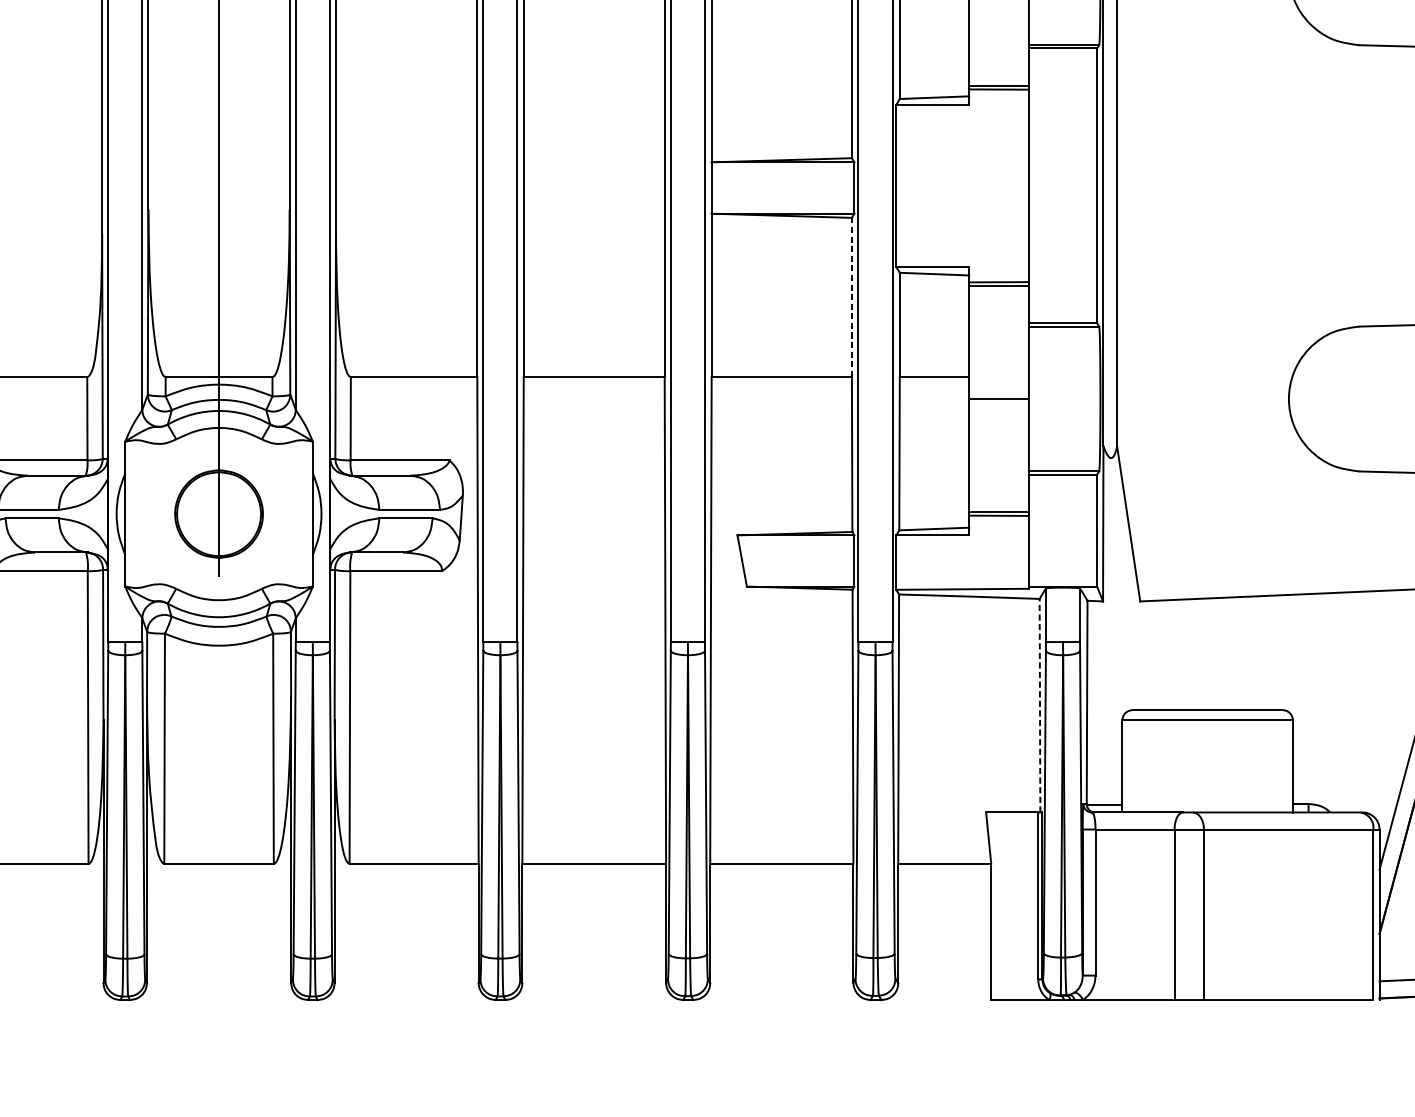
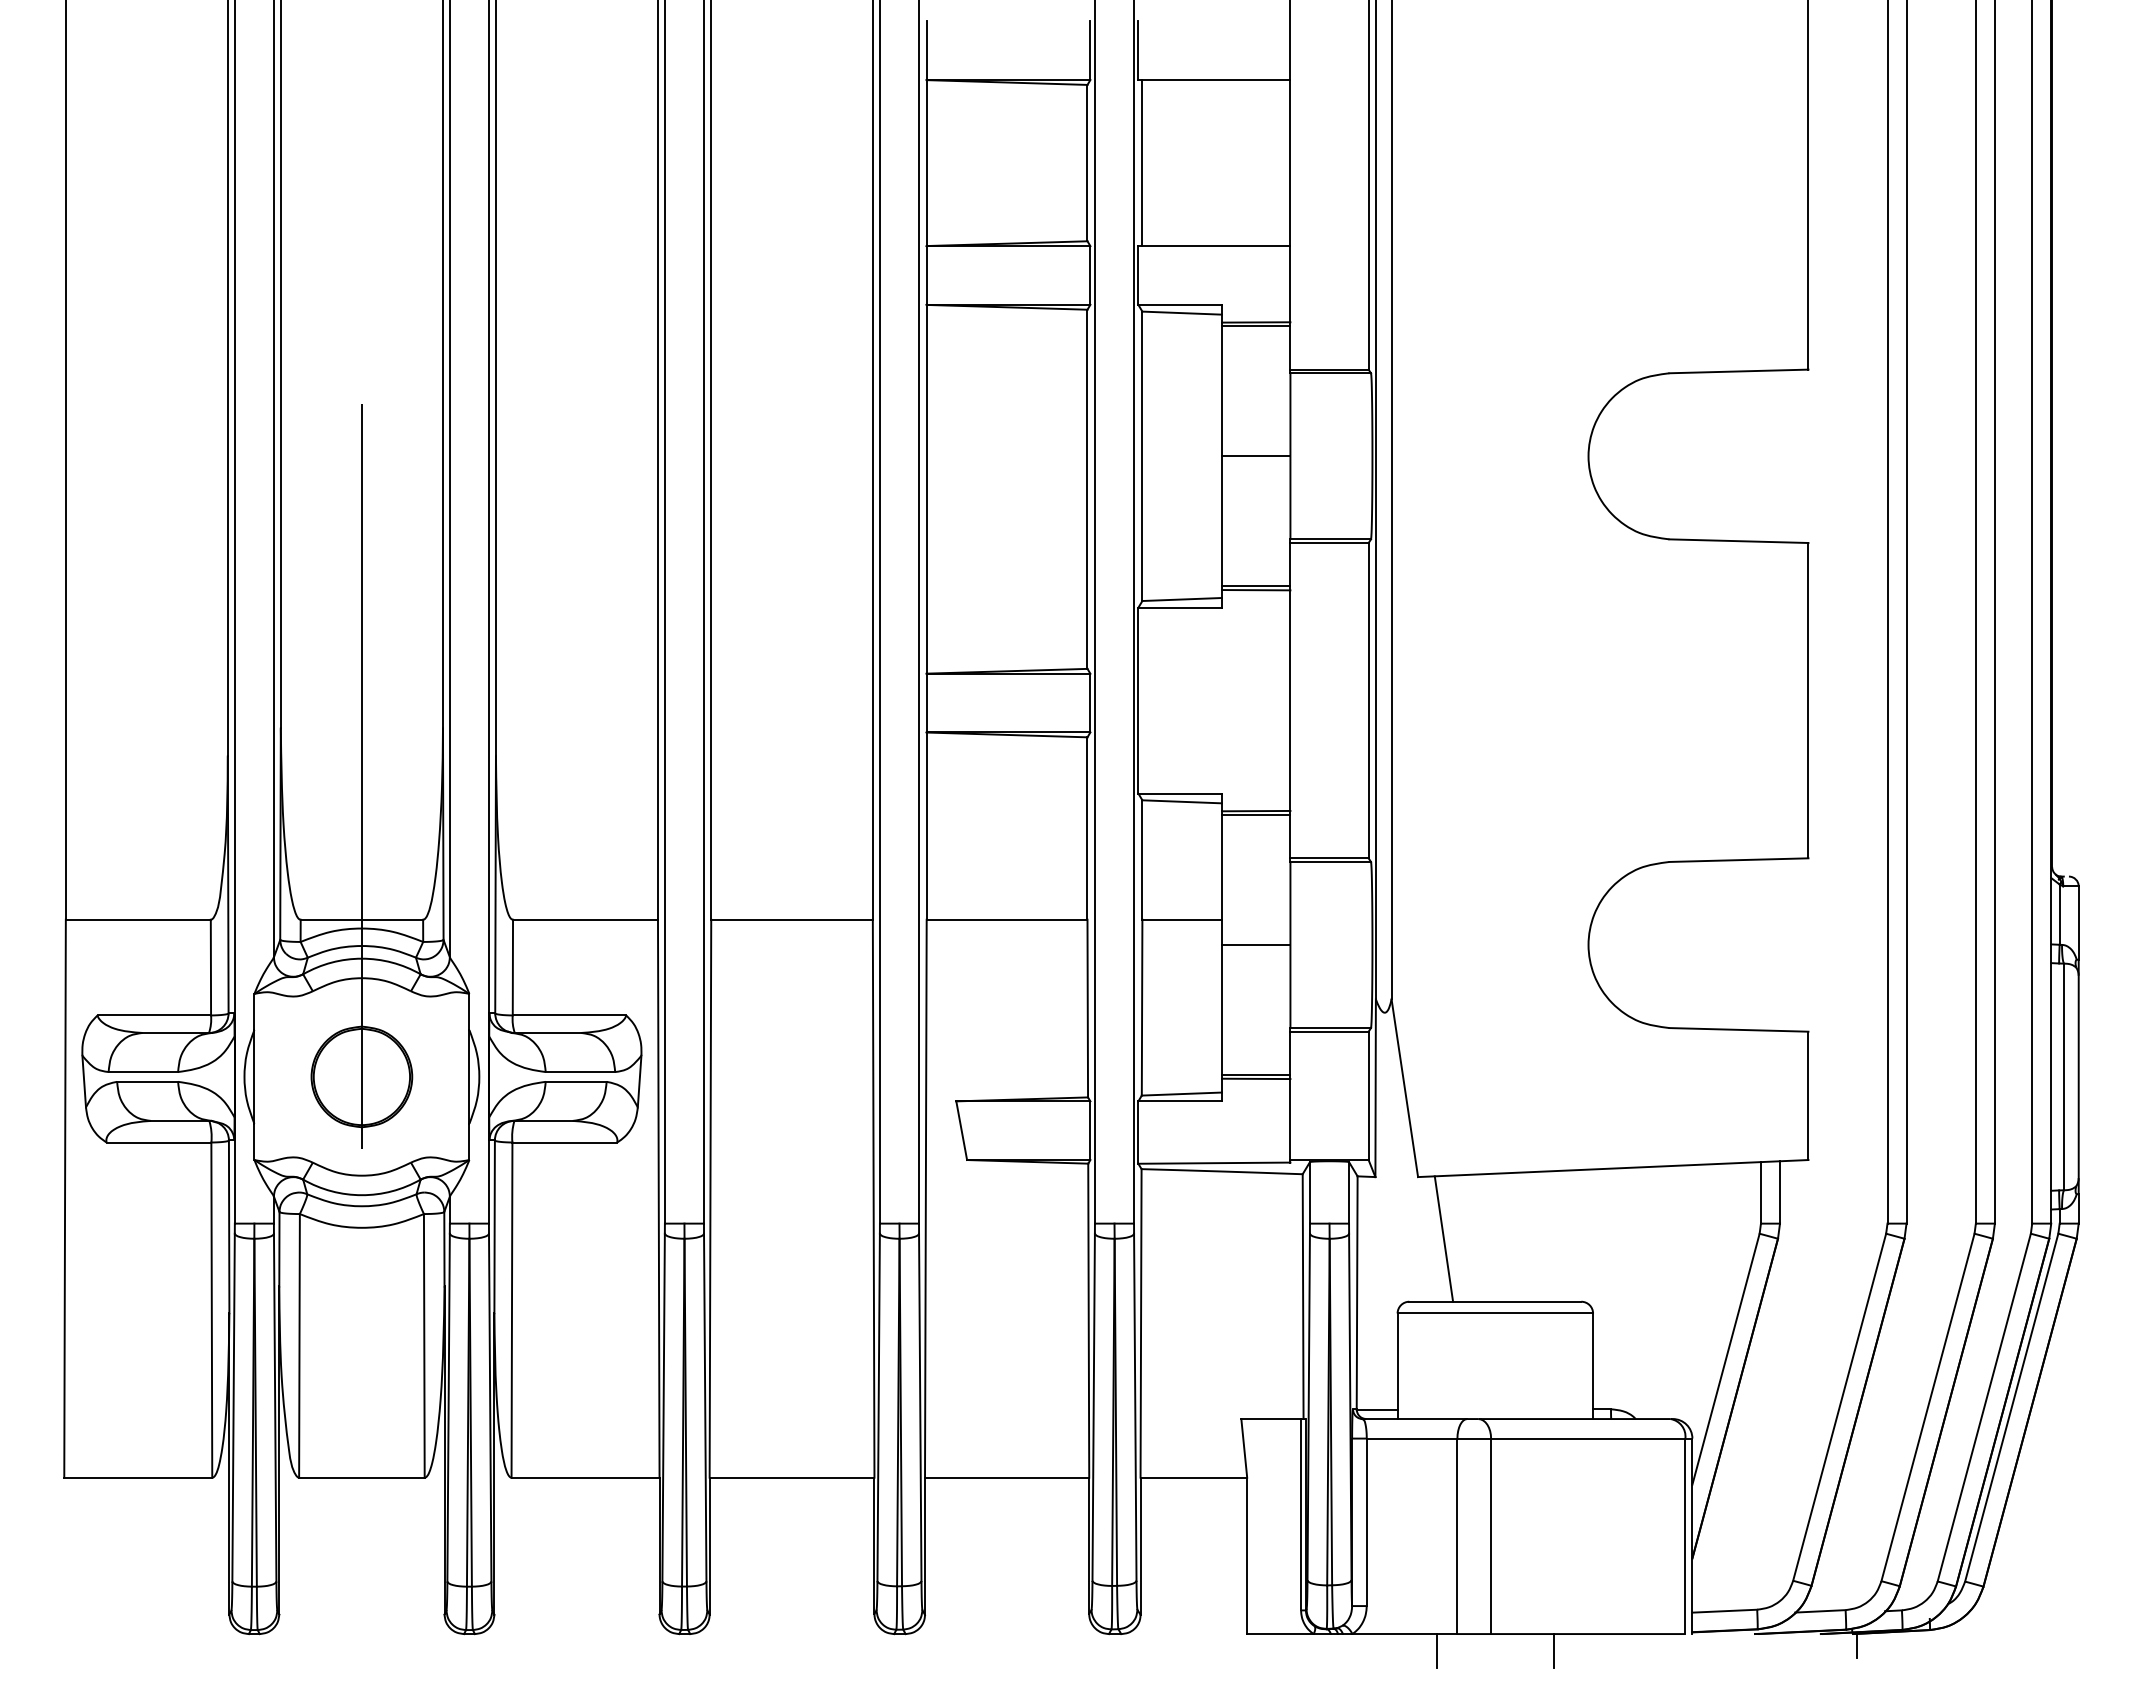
line: (851, 297) -> (1087, 828), dashed -> solid
line: (1162, 655) -> (1443, 1238), added
line: (1040, 705) -> (1303, 1296), dashed -> solid
line: (1156, 1015) -> (1436, 1651), added
line: (1258, 1015) -> (1553, 1651), added

